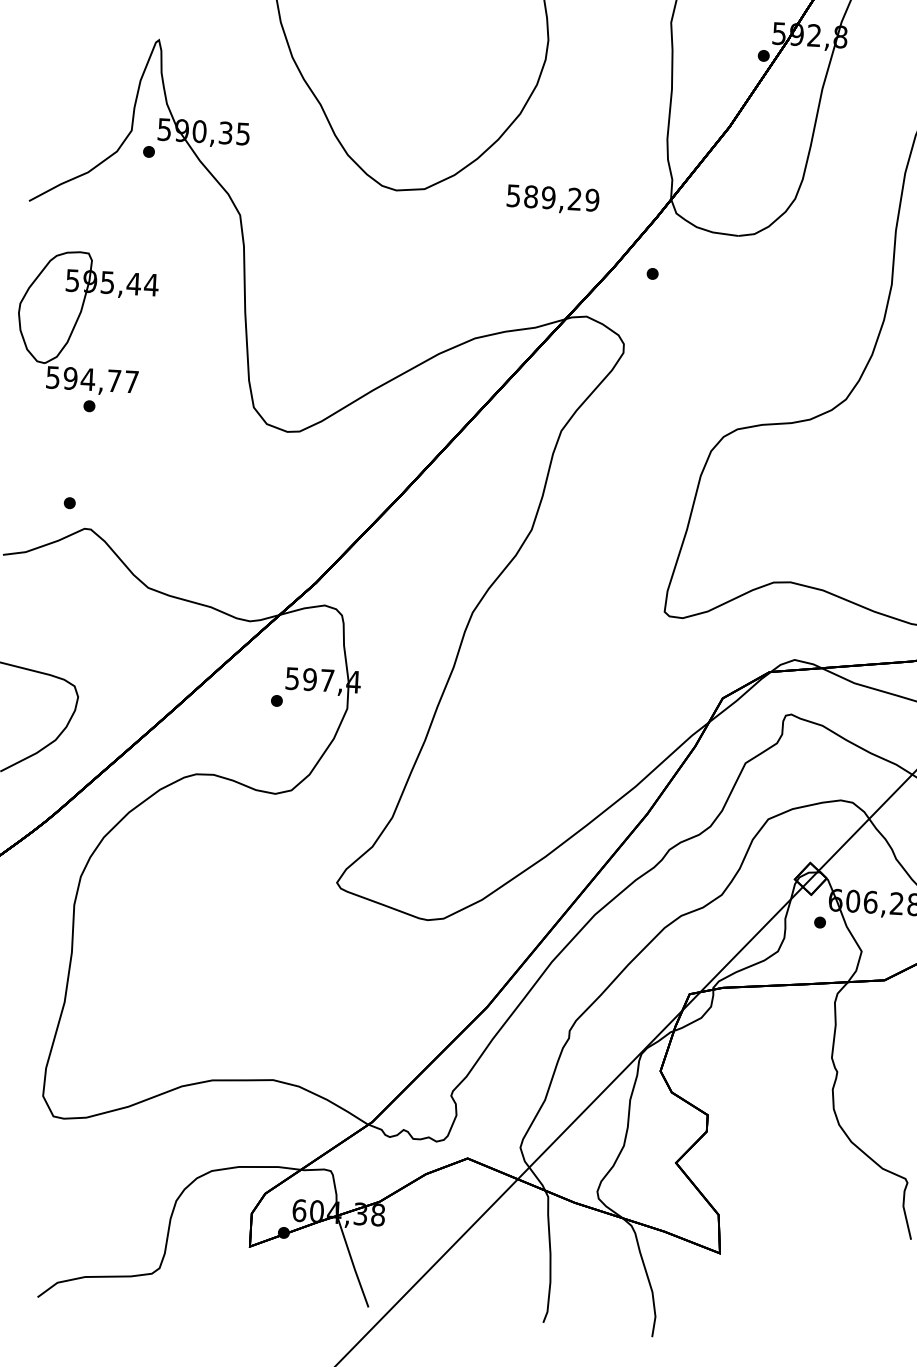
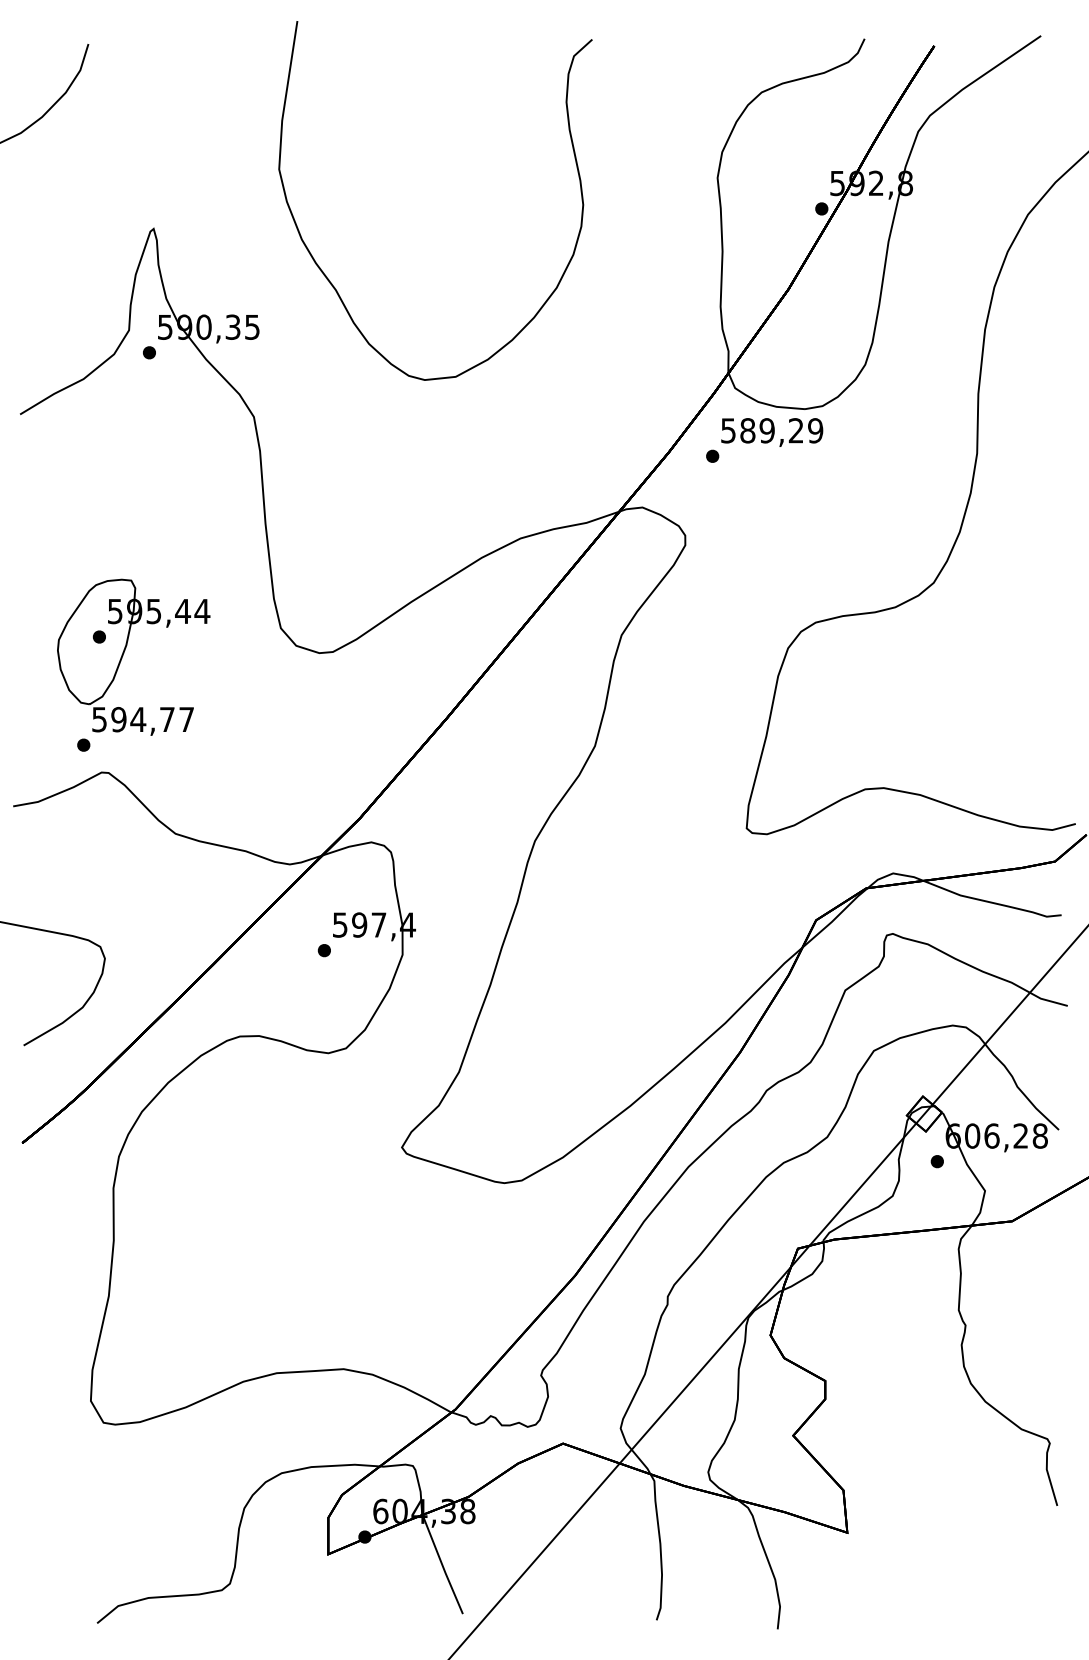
text: (553, 199) -> (772, 432), moved
part: (78, 319) -> (124, 653), moved

